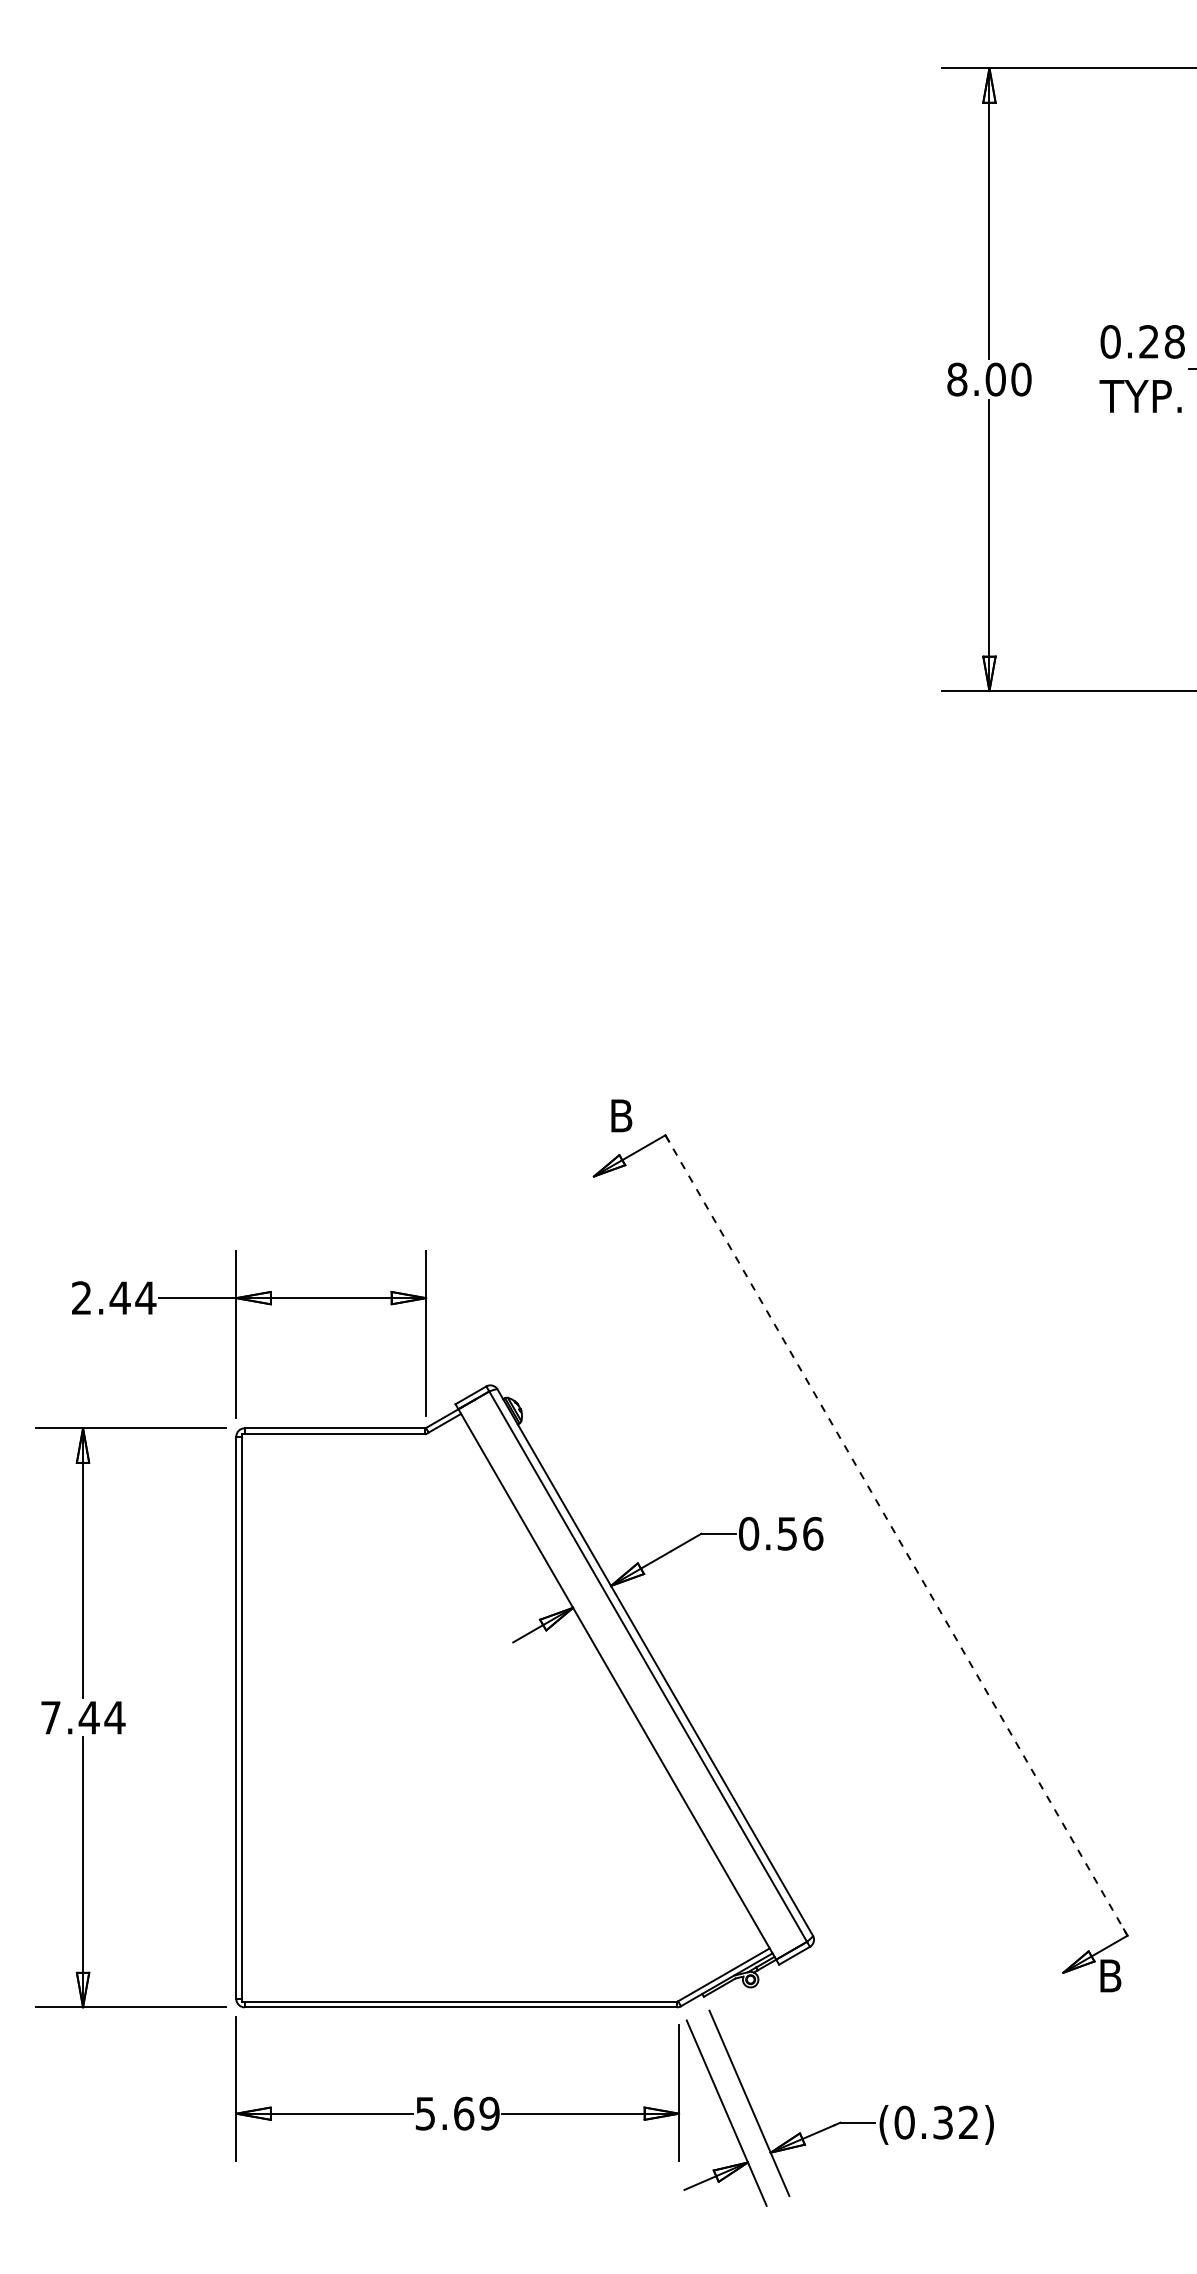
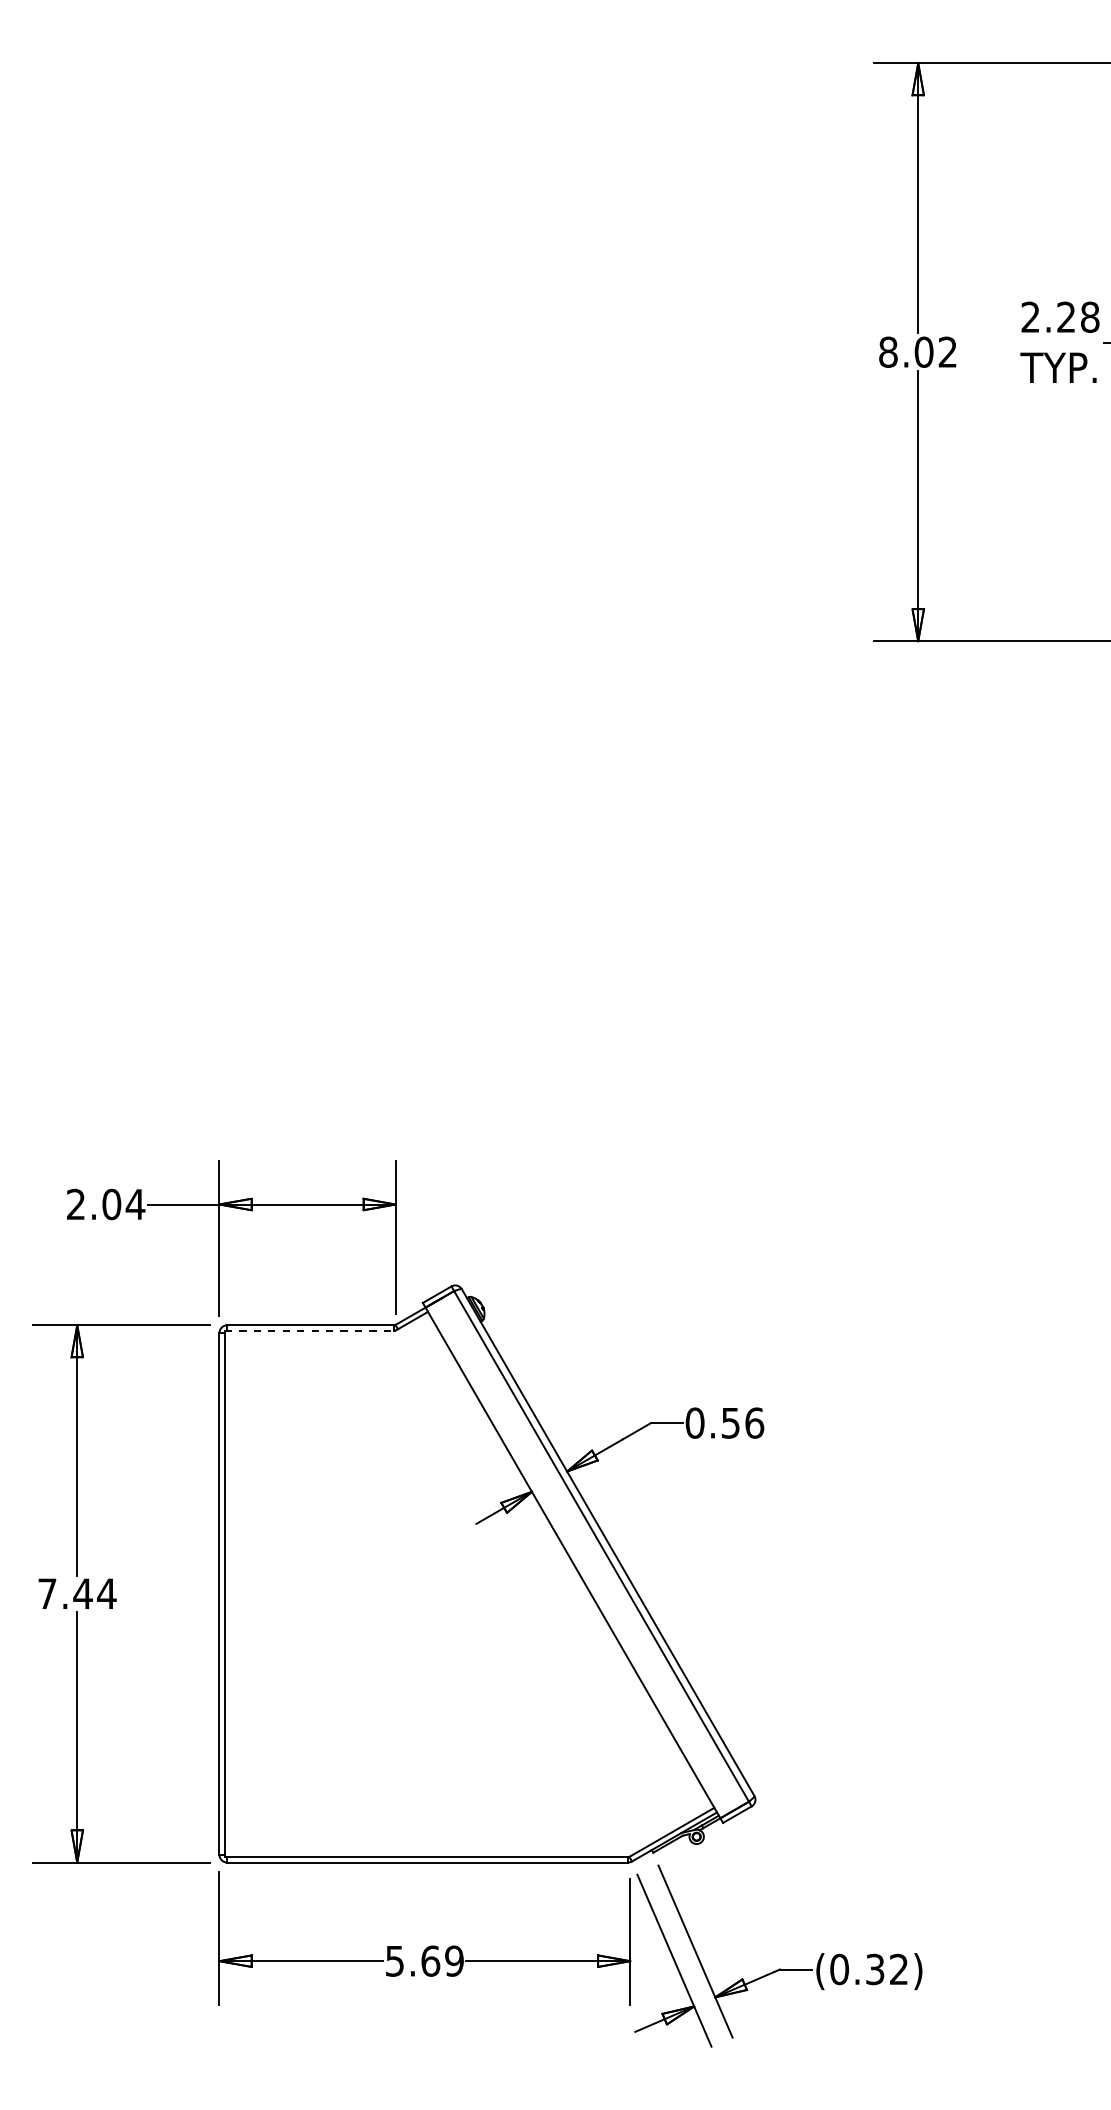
text: (1110, 341) -> (1030, 316), 0.28 -> 2.28
text: (1020, 378) -> (947, 351), 8.00 -> 8.02
text: (119, 1298) -> (111, 1204), 2.44 -> 2.04
line: (334, 1433) -> (310, 1330), solid -> dashed
part: (891, 1529) -> (827, 1419), removed

